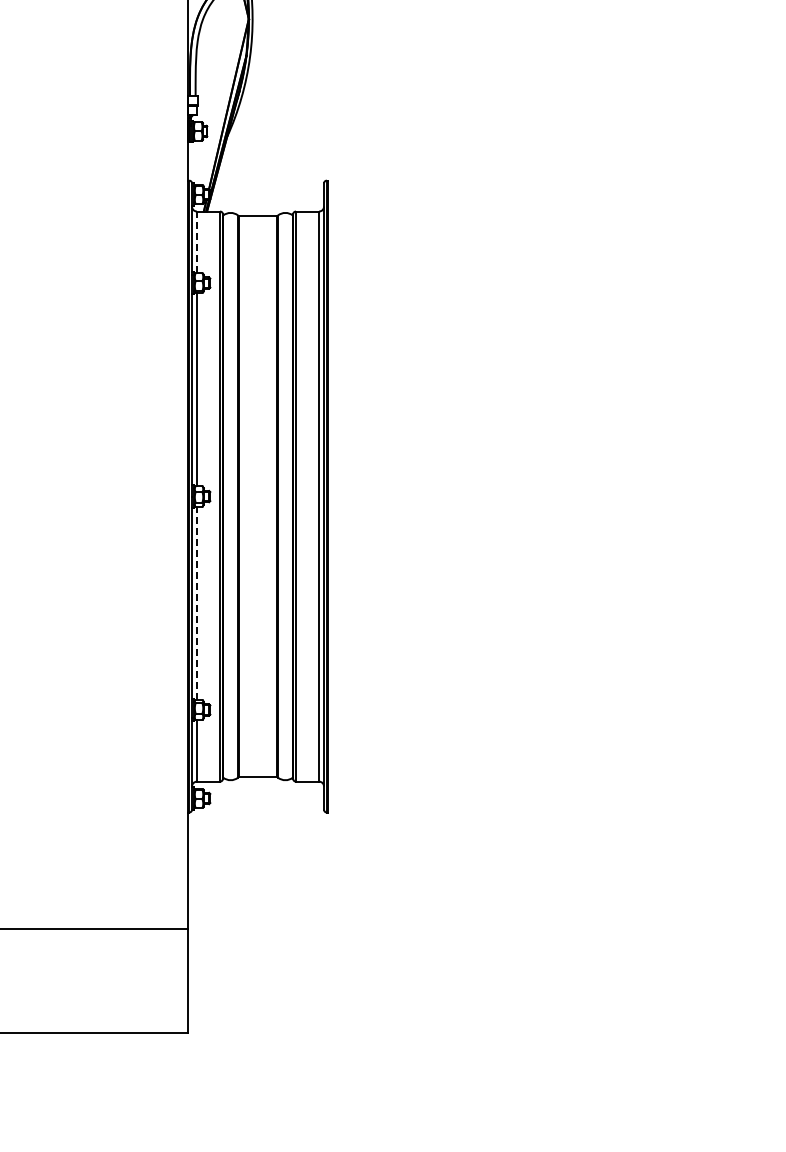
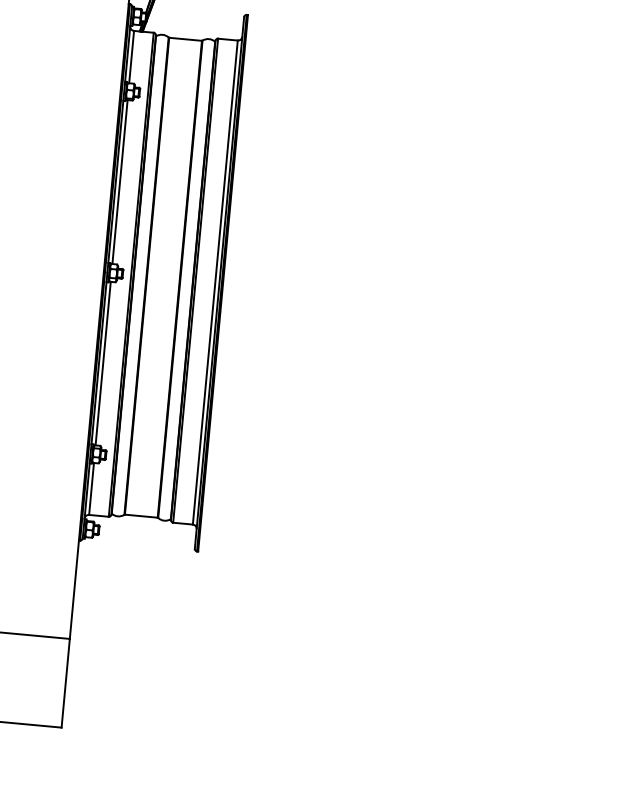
line: (196, 242) -> (131, 57), dashed -> solid
line: (196, 602) -> (102, 362), dashed -> solid

